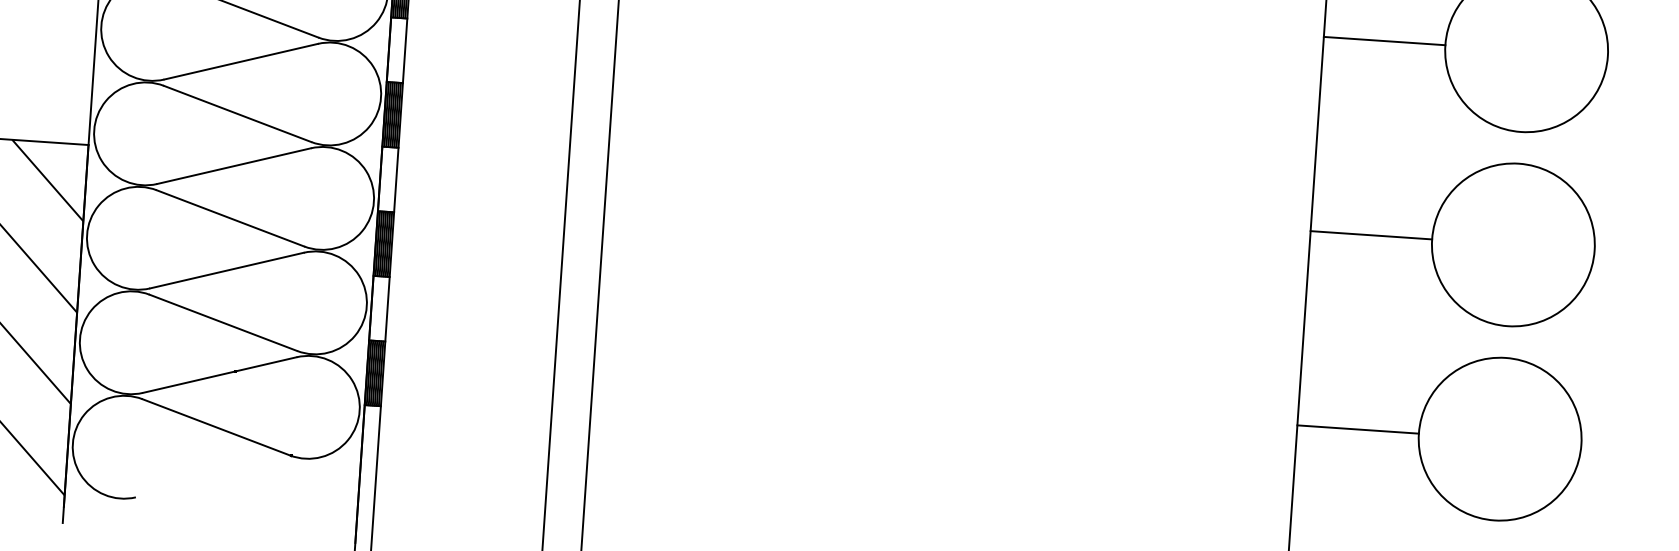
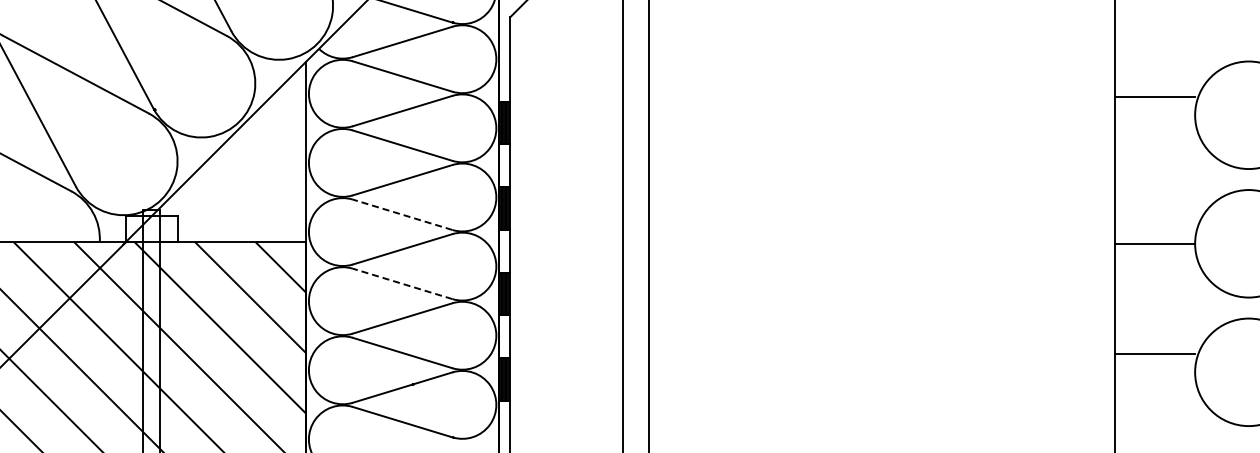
line: (1383, 41) -> (1154, 97), moved
line: (237, 113) -> (402, 214), solid -> dashed
line: (230, 217) -> (402, 283), solid -> dashed
line: (1357, 429) -> (1154, 354), moved

